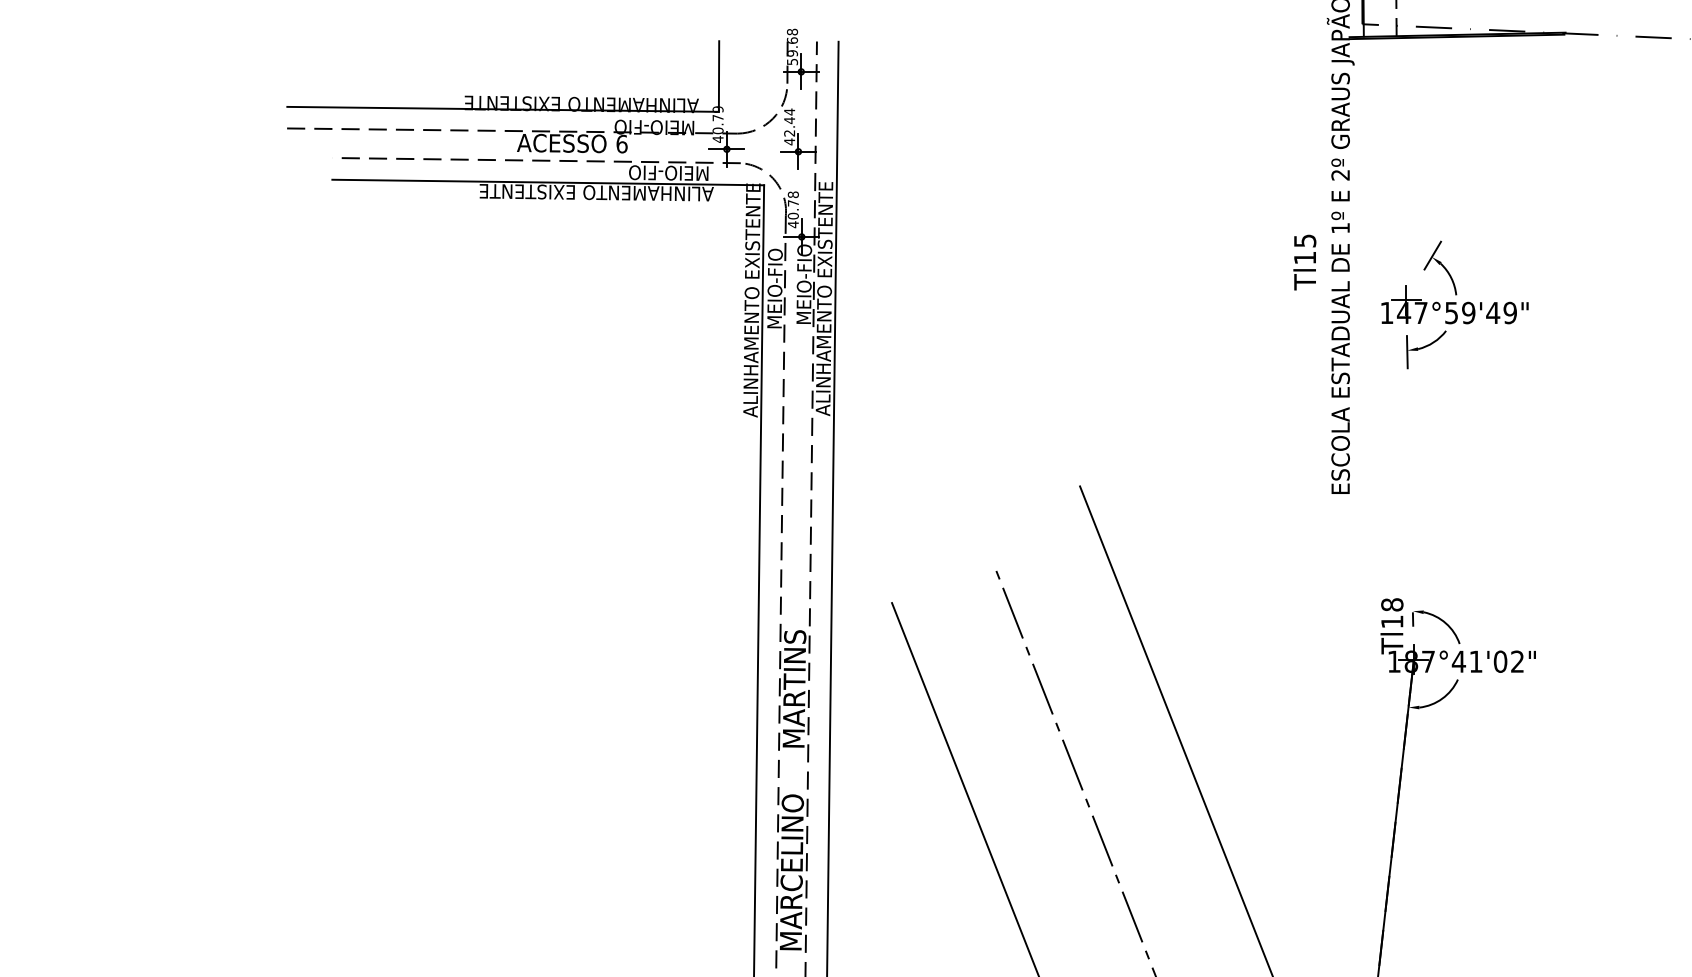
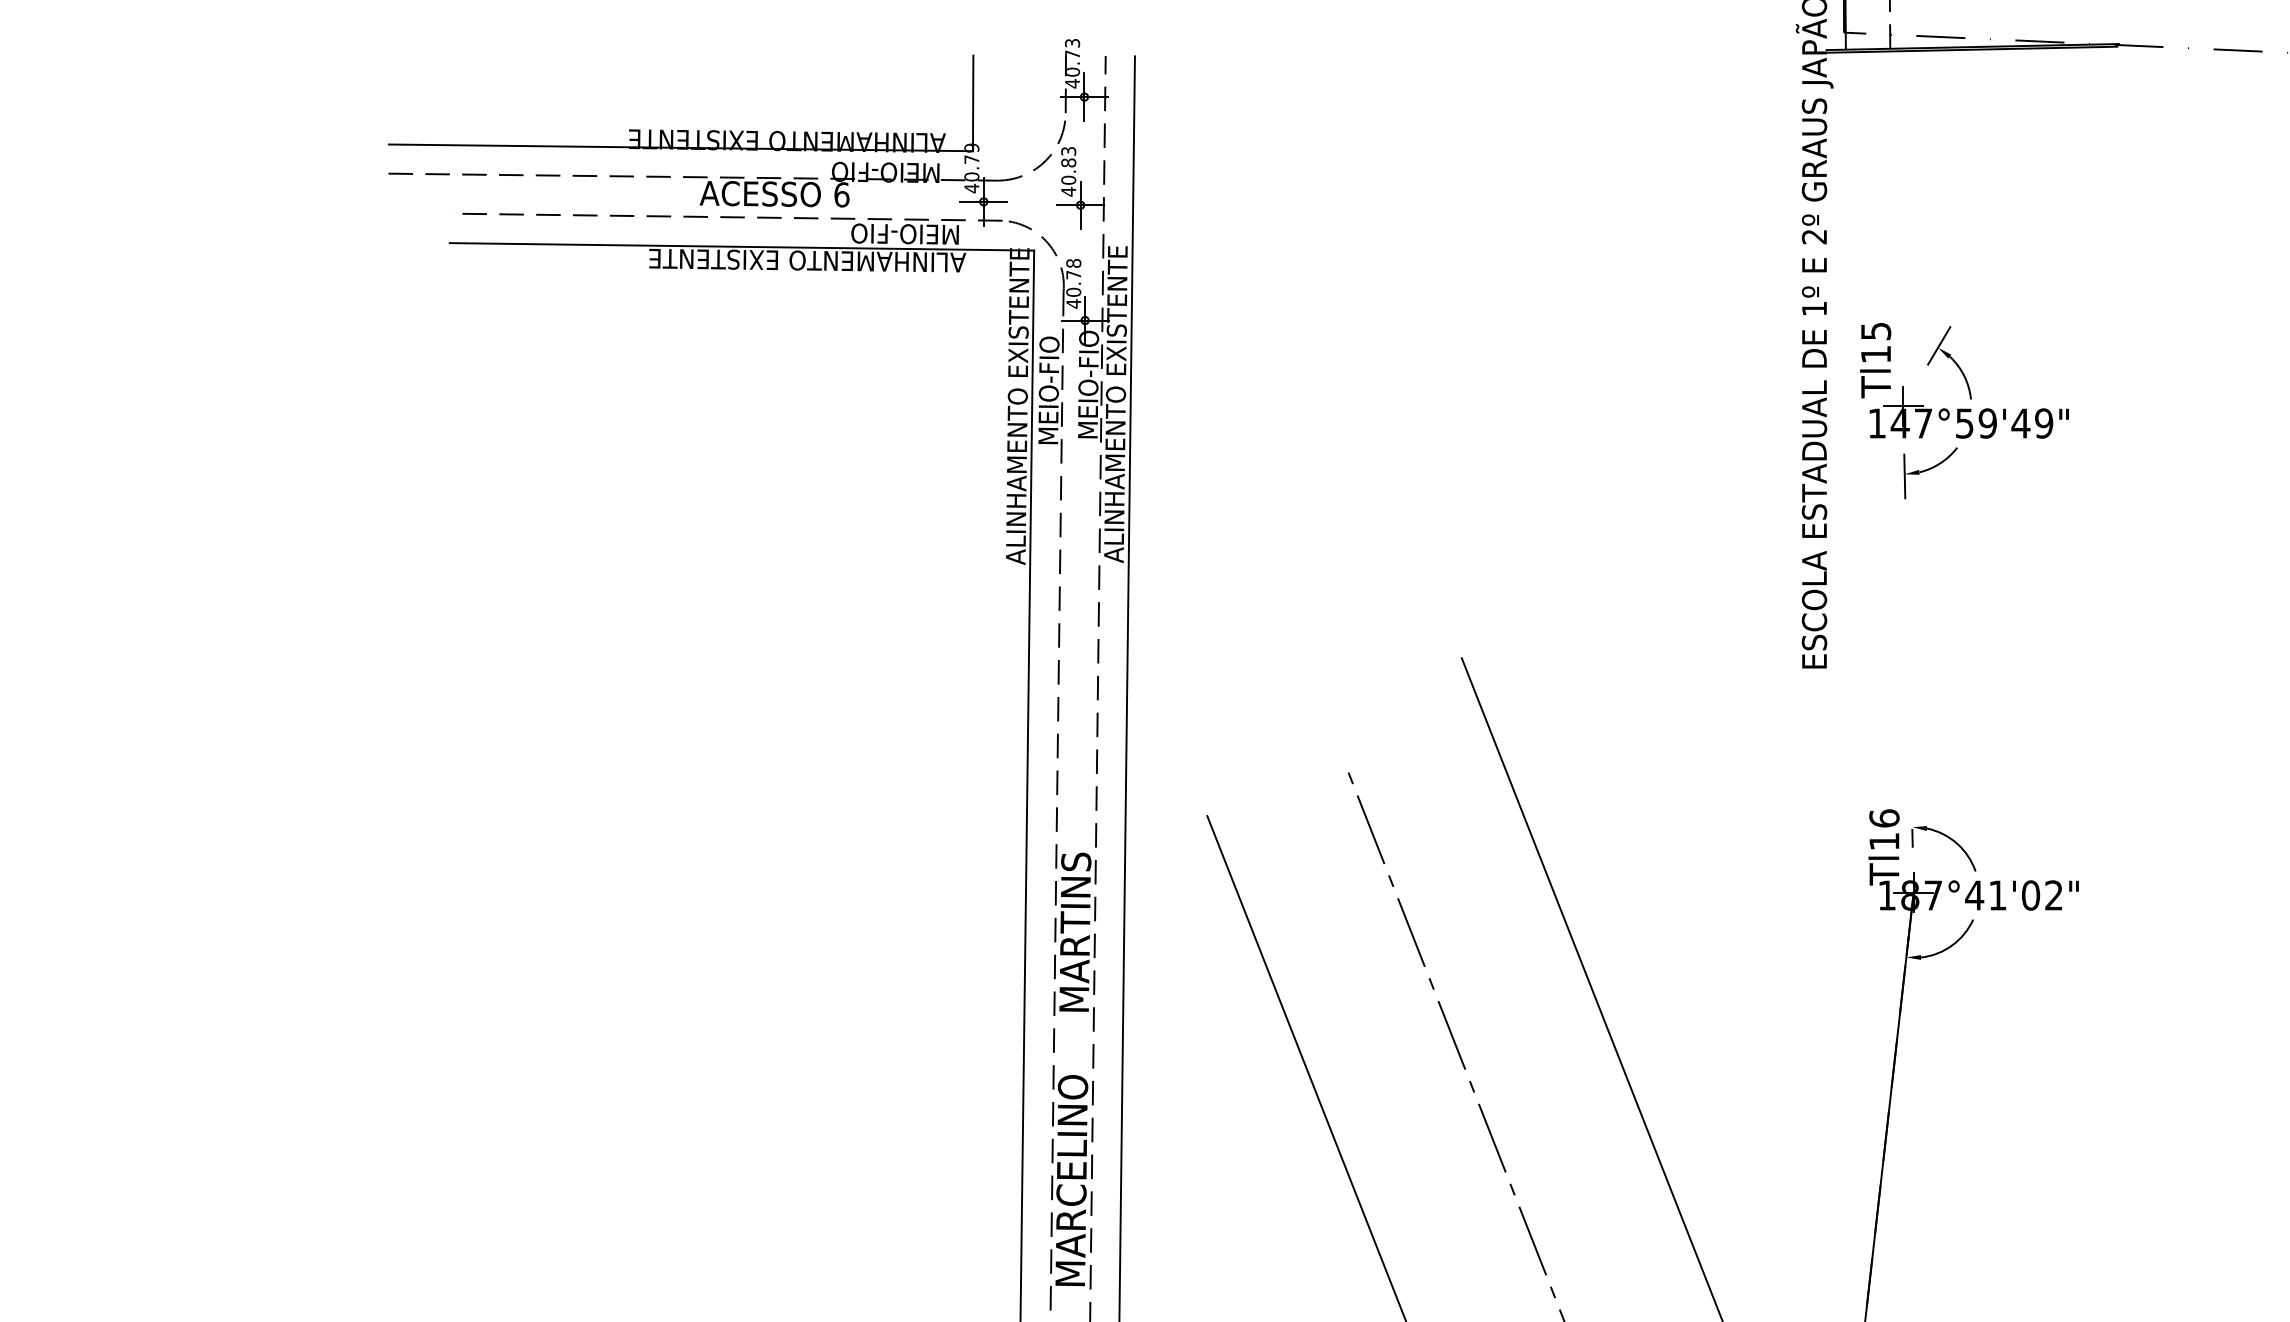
text: (792, 46) -> (1072, 62), 59.68 -> 40.73
text: (789, 122) -> (1068, 165), 42.44 -> 40.83
text: (1304, 262) -> (1875, 360), moved
text: (1392, 604) -> (1884, 818), Tl18 -> Tl16

